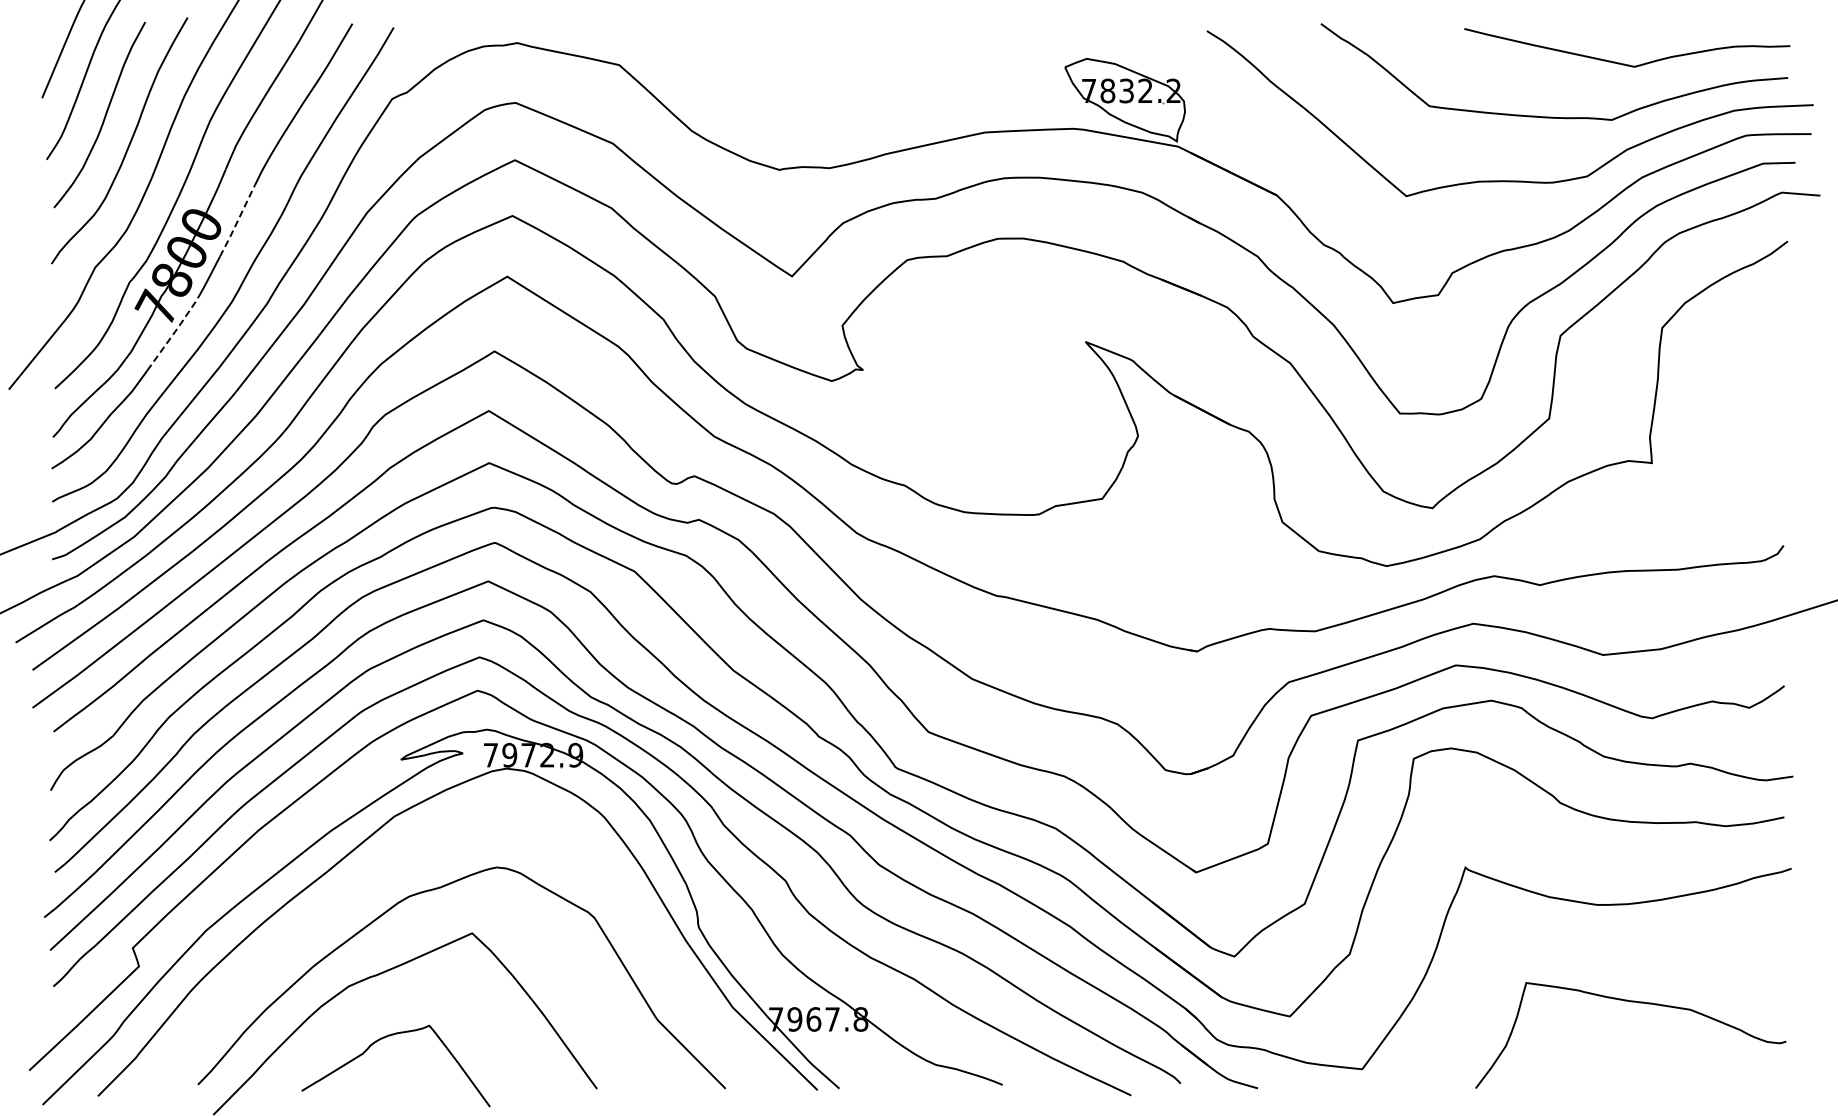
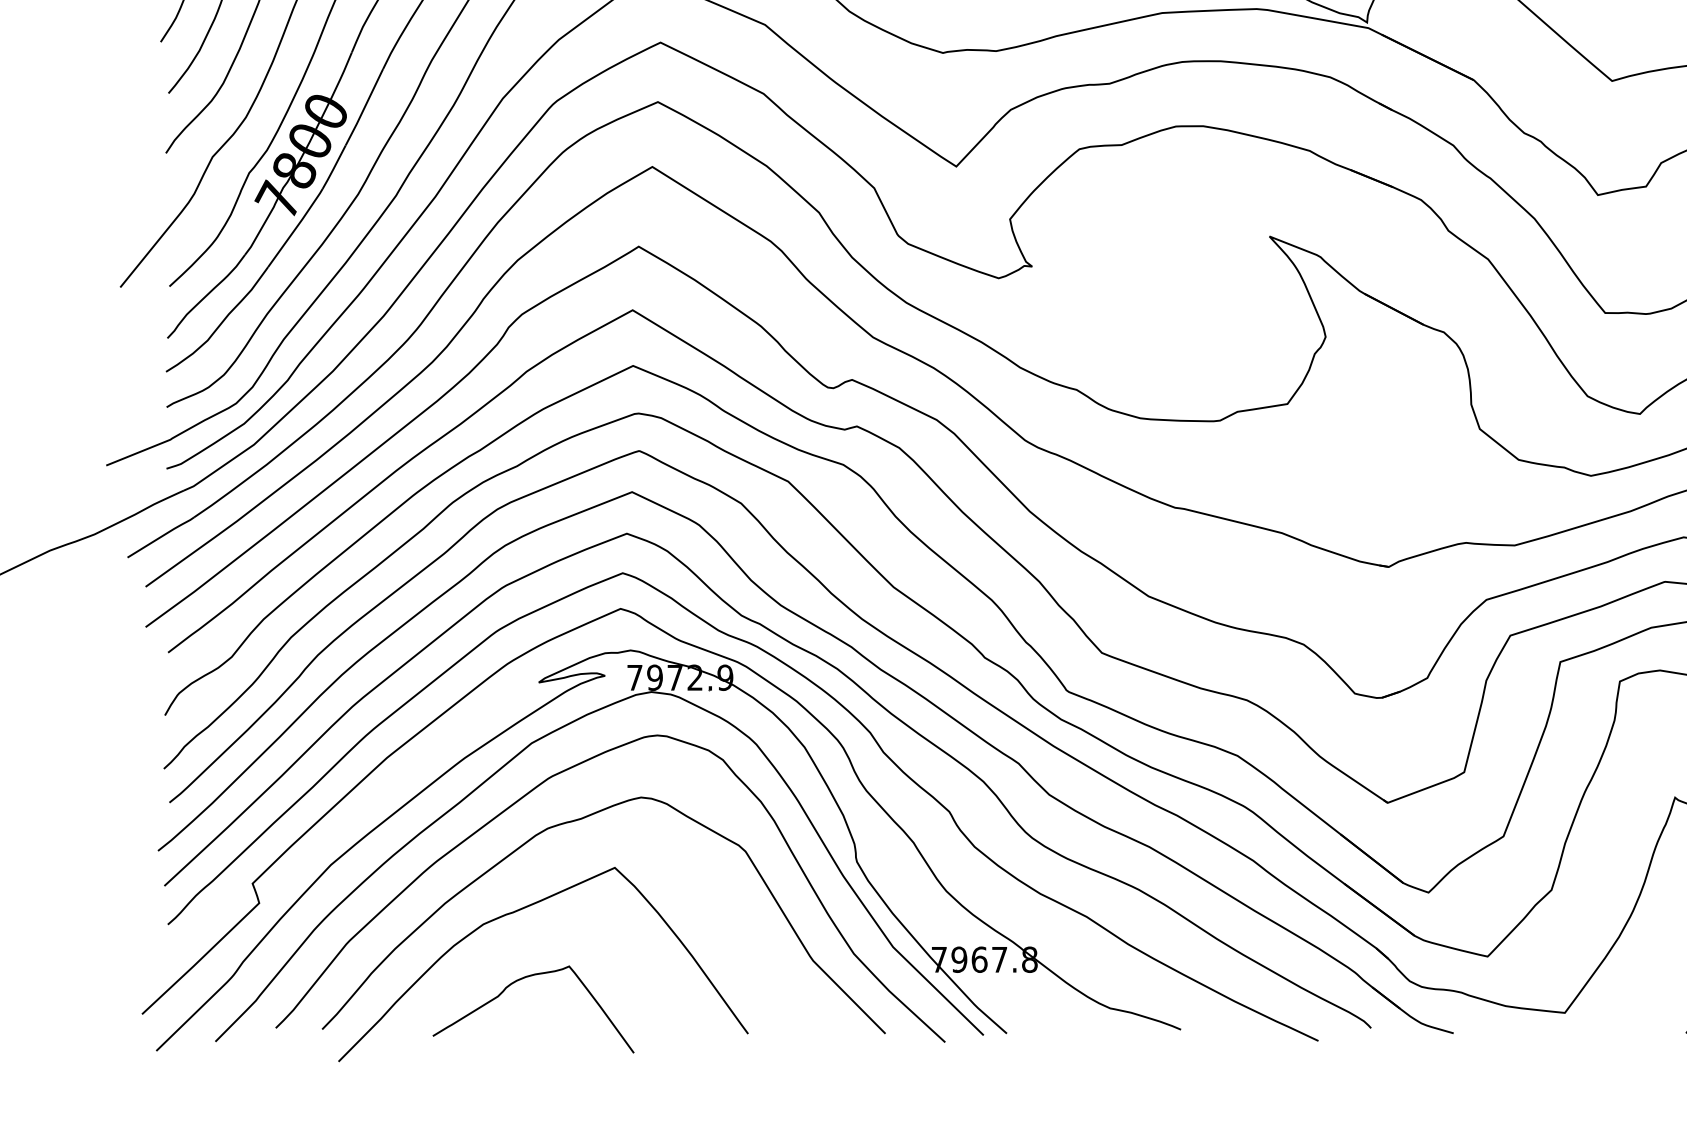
line: (238, 220) -> (365, 106), dashed -> solid
line: (174, 333) -> (297, 227), dashed -> solid
curve: (398, 859) -> (536, 789), added

